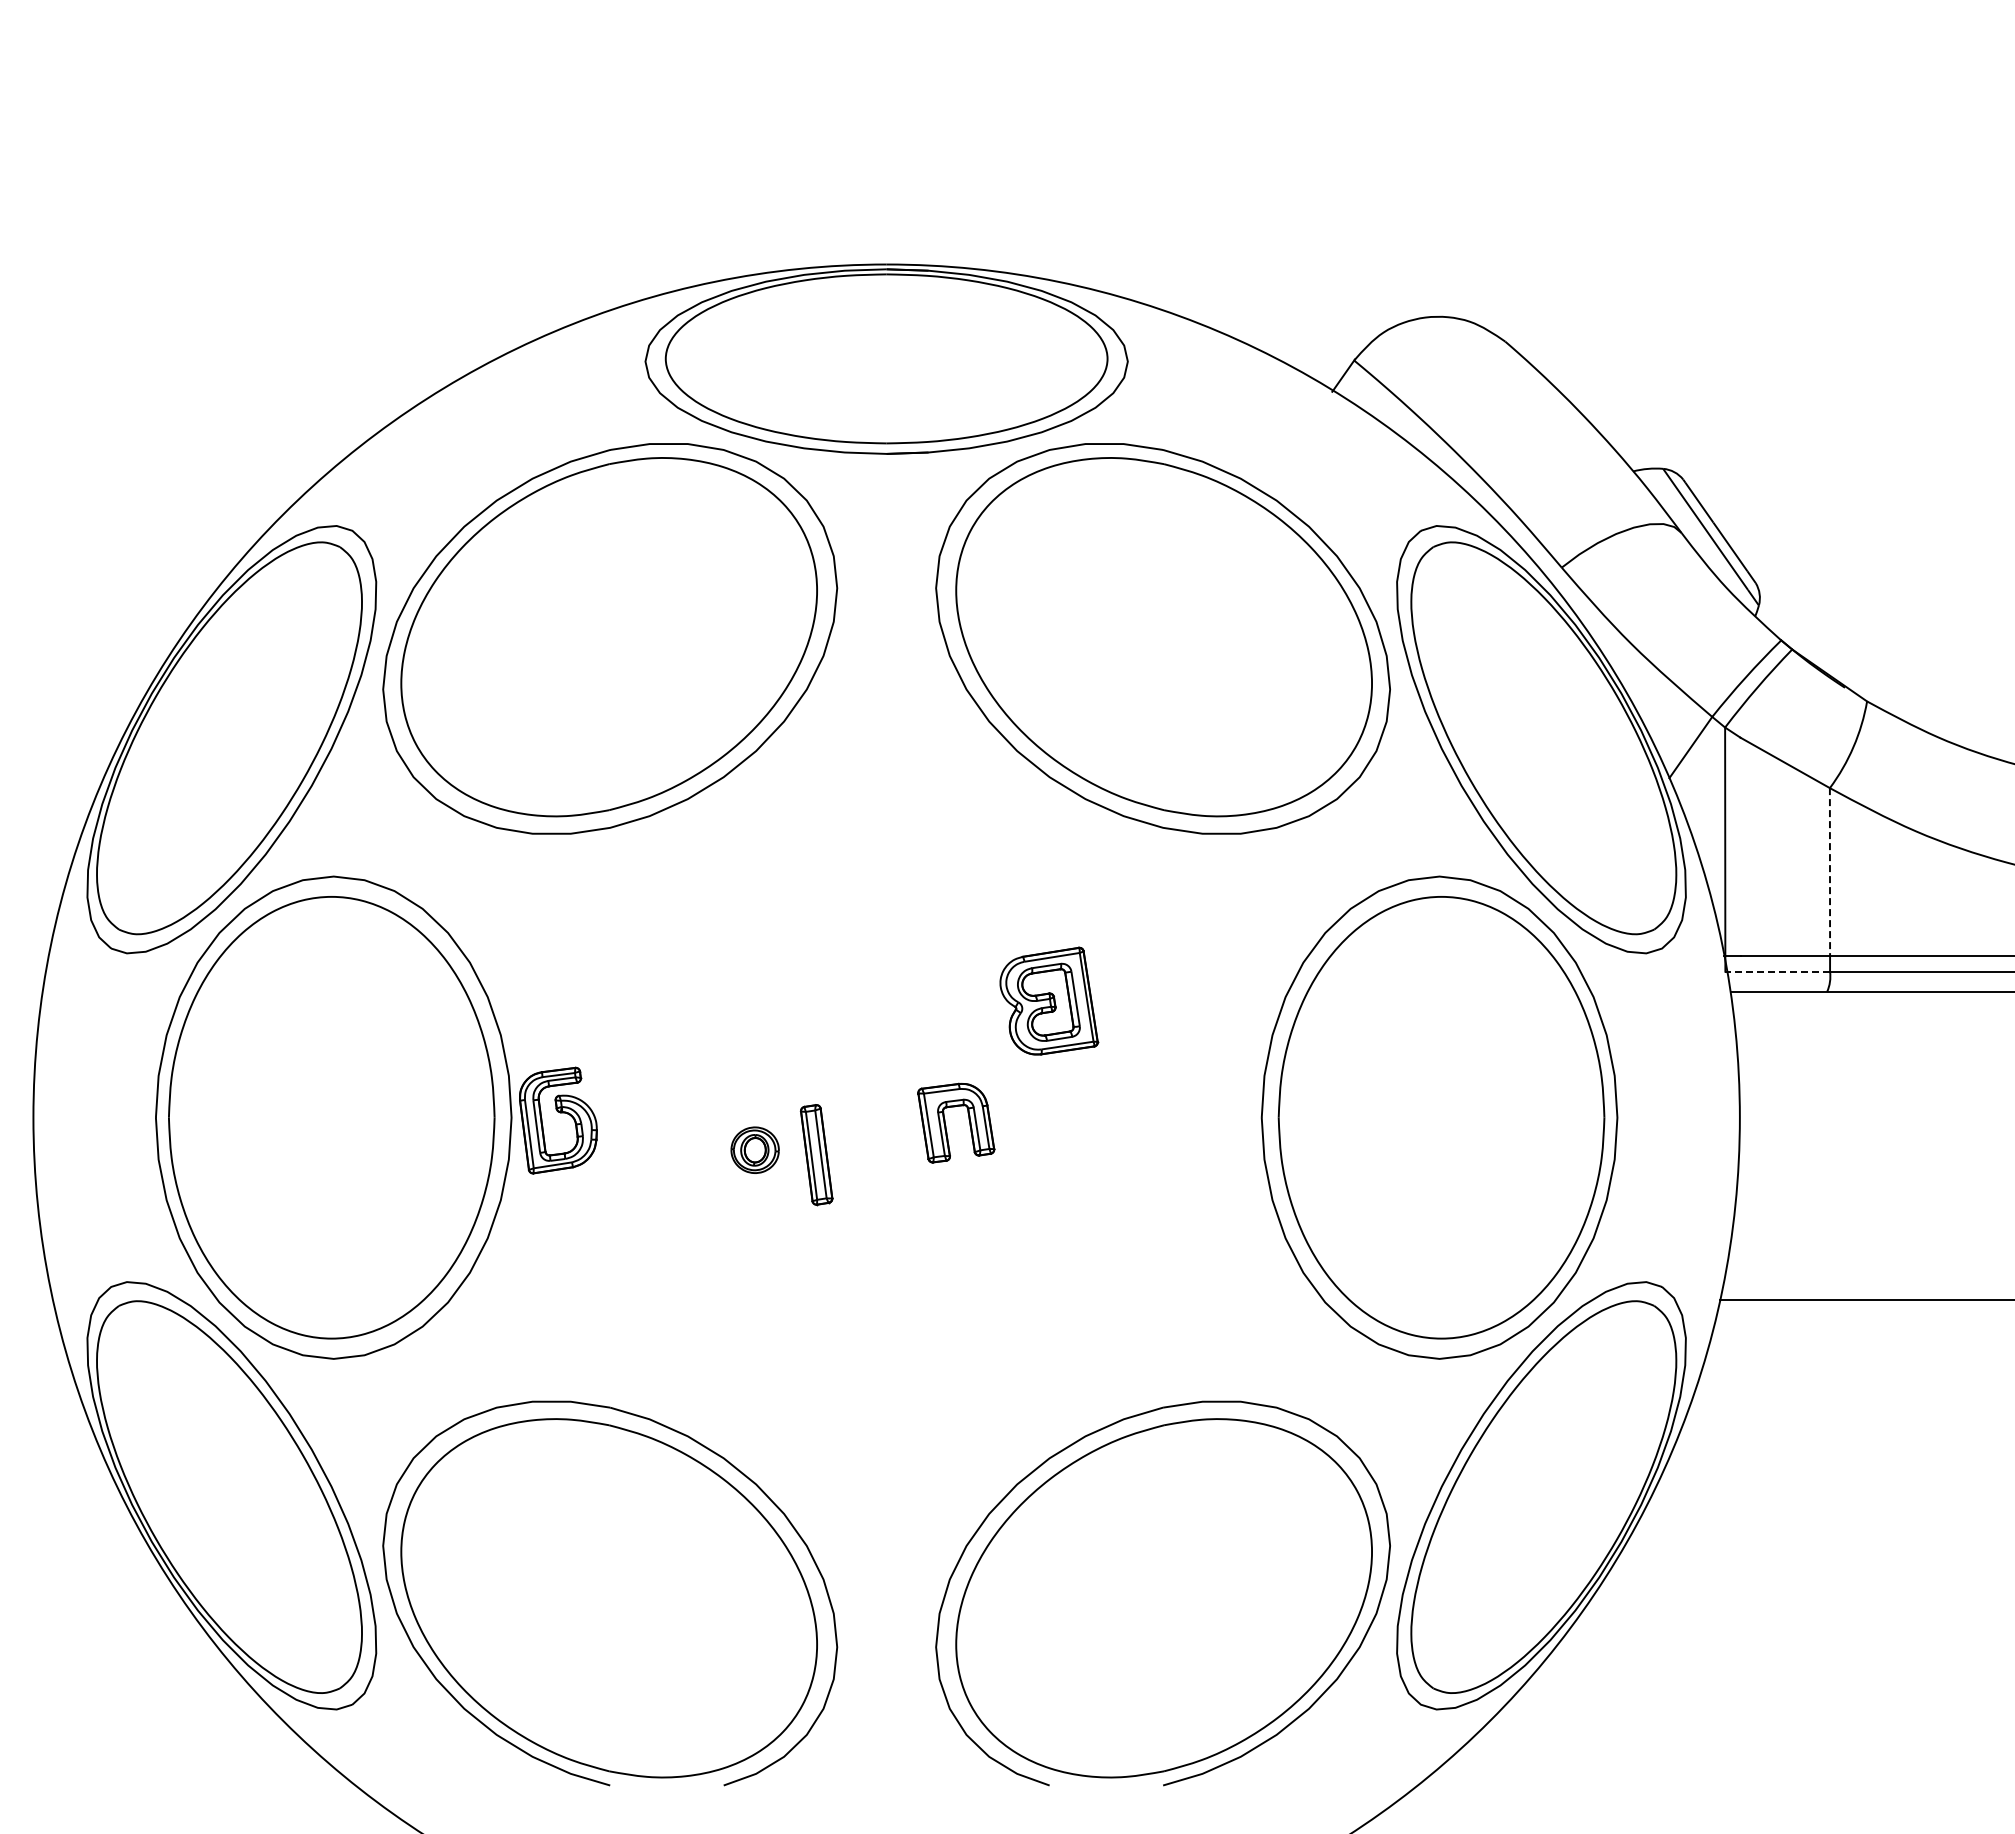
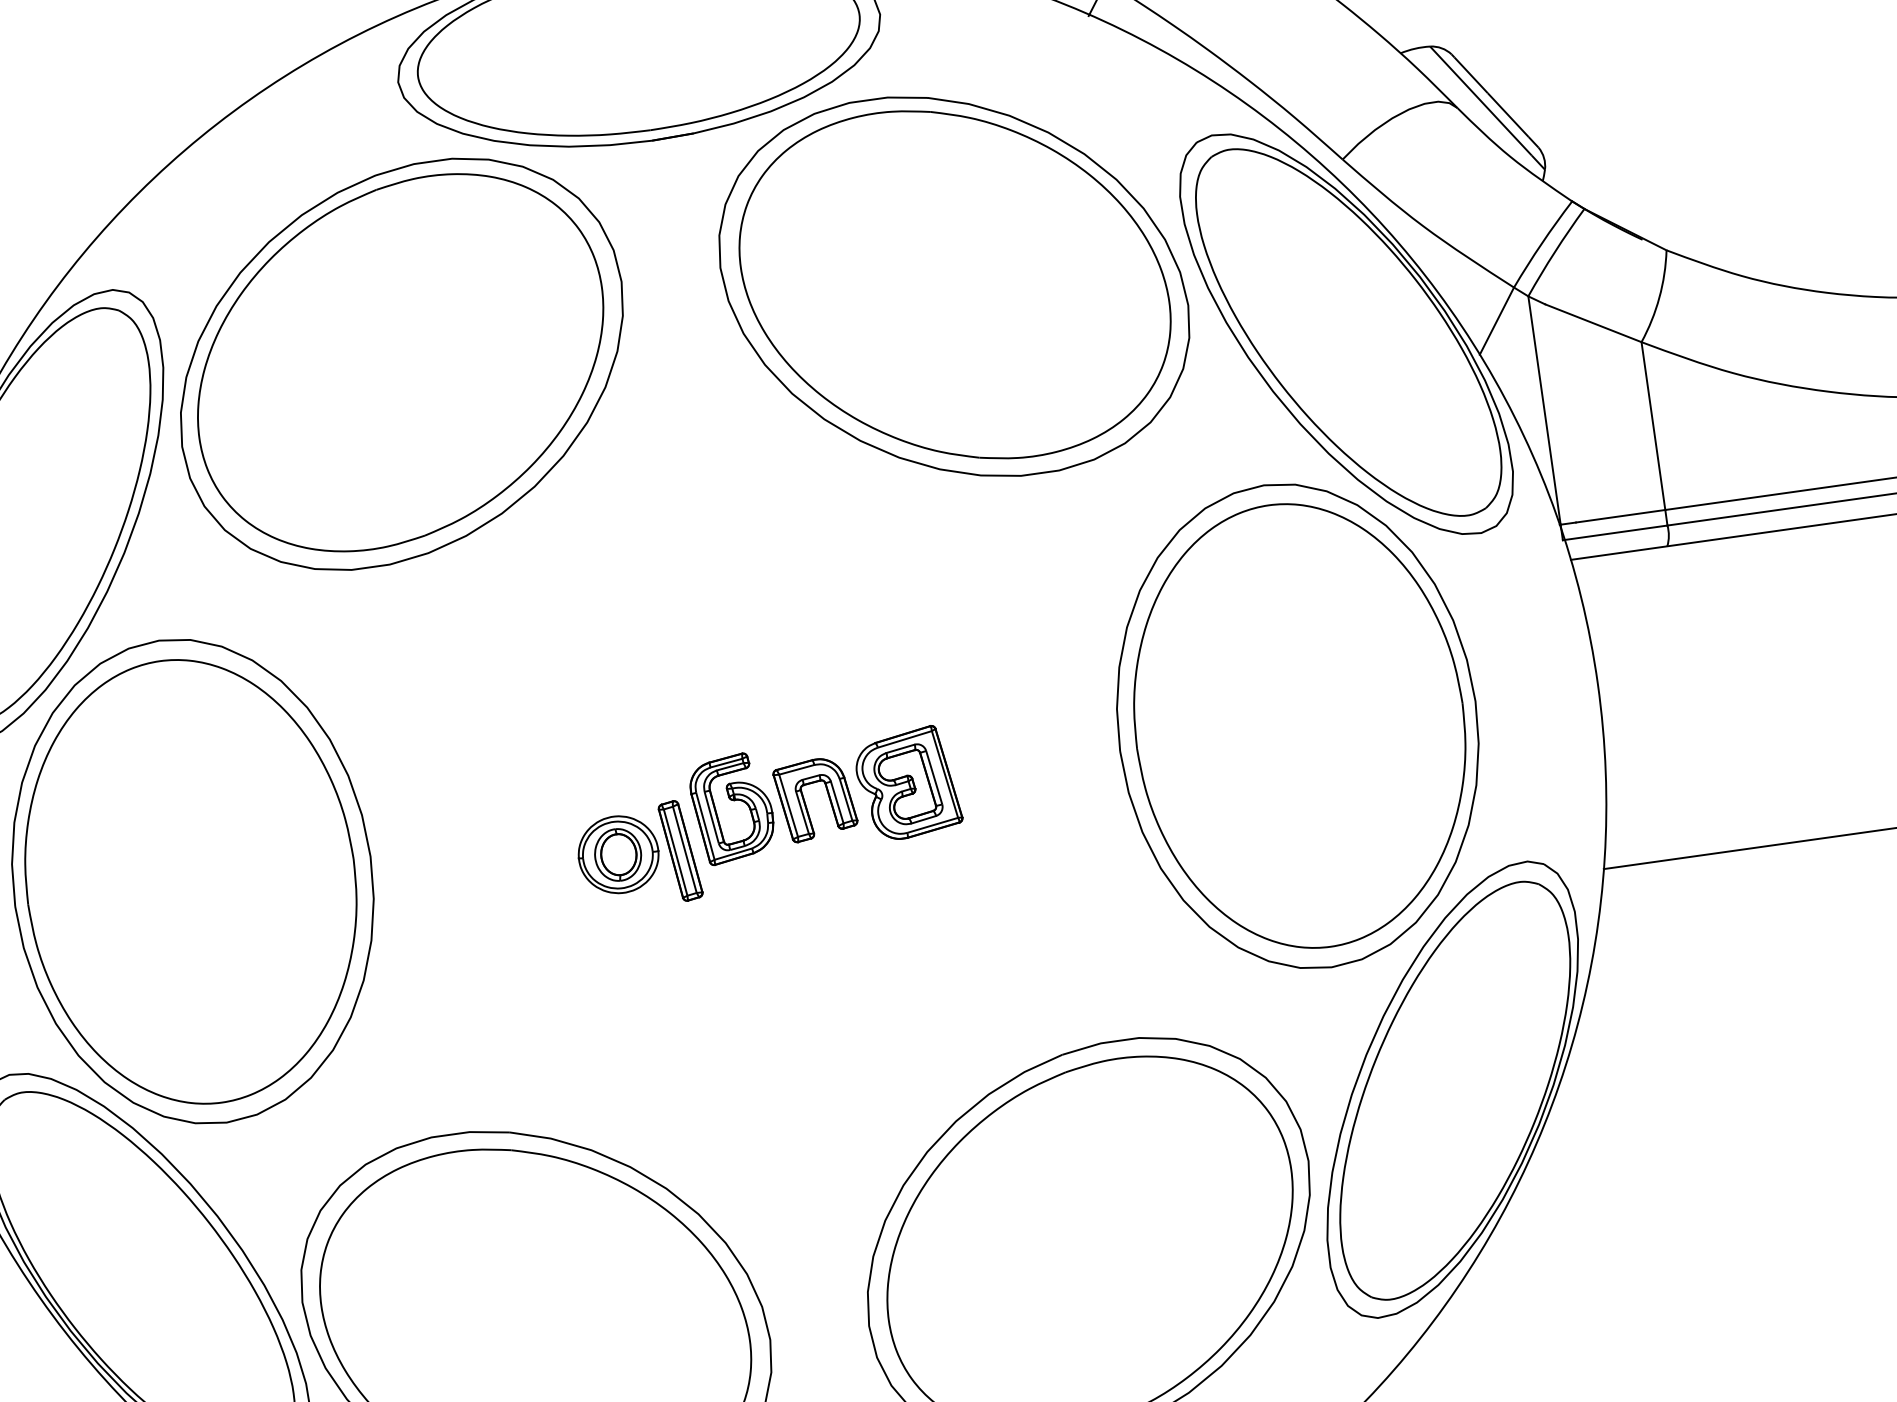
line: (1829, 872) -> (1652, 426), dashed -> solid
line: (1777, 971) -> (1614, 532), dashed -> solid
part: (1049, 1000) -> (908, 782), moved
part: (560, 1113) -> (733, 801), moved
part: (754, 1150) -> (617, 855), size x1.67

